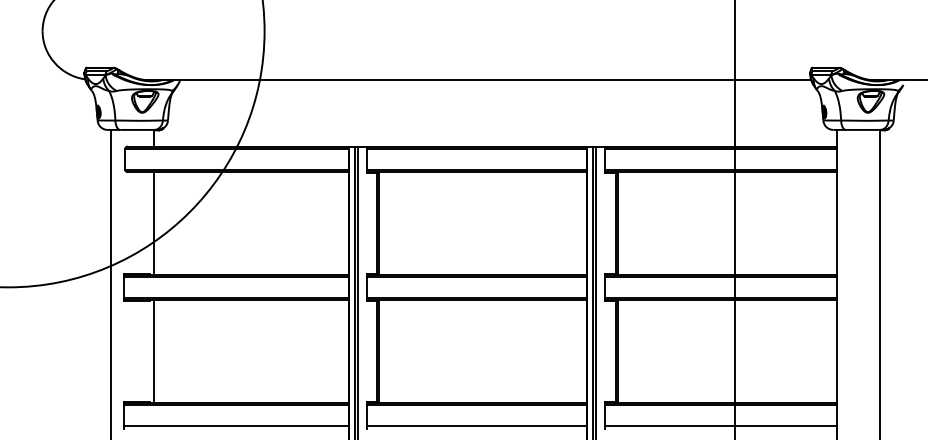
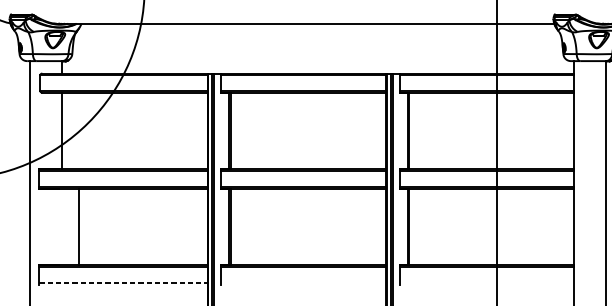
line: (154, 351) -> (79, 227), moved
line: (237, 425) -> (124, 282), solid -> dashed
line: (476, 425) -> (303, 282), removed
line: (720, 425) -> (486, 282), removed

